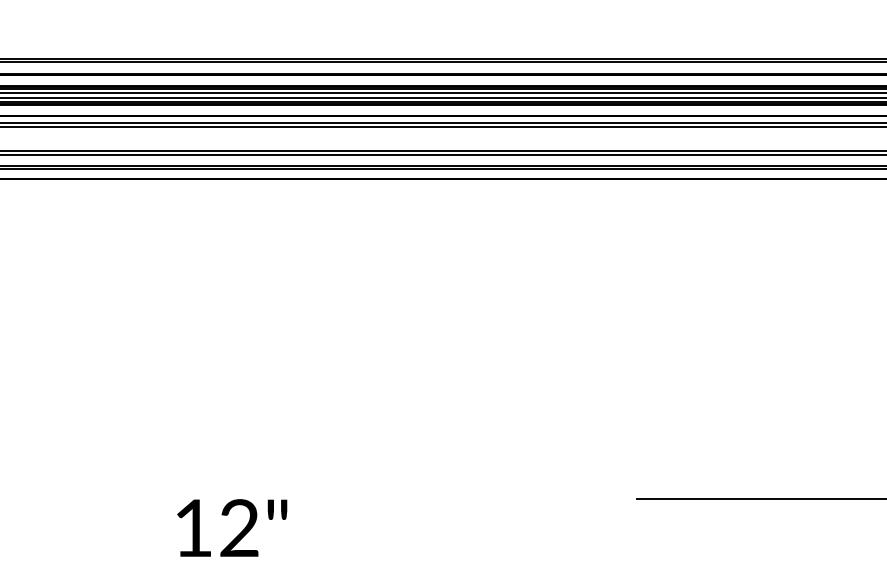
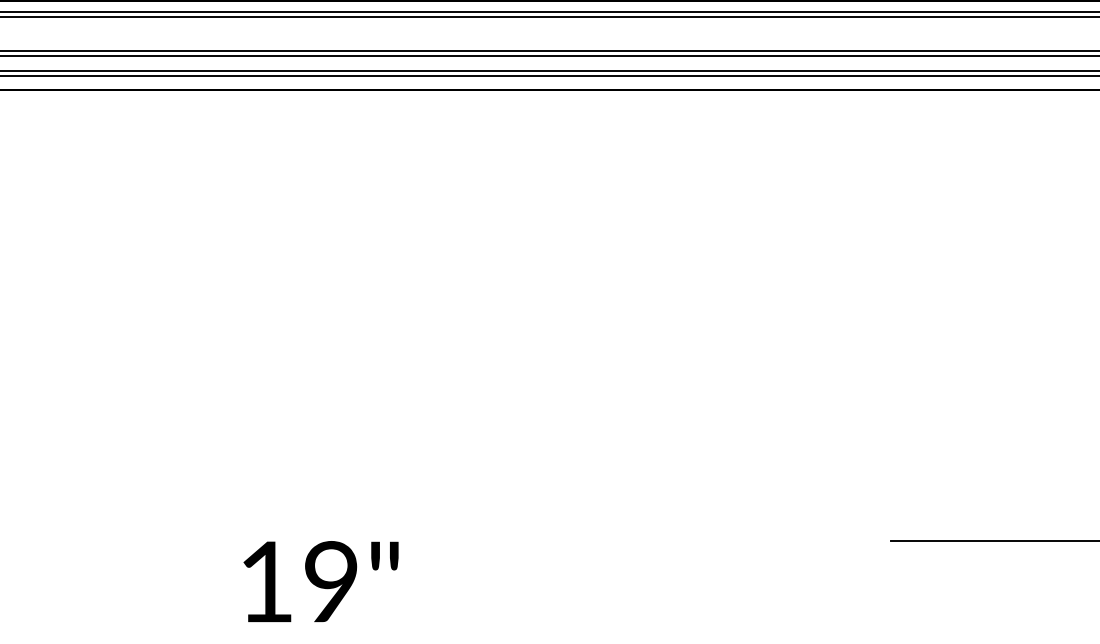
text: (239, 527) -> (331, 580), 12" -> 19"

